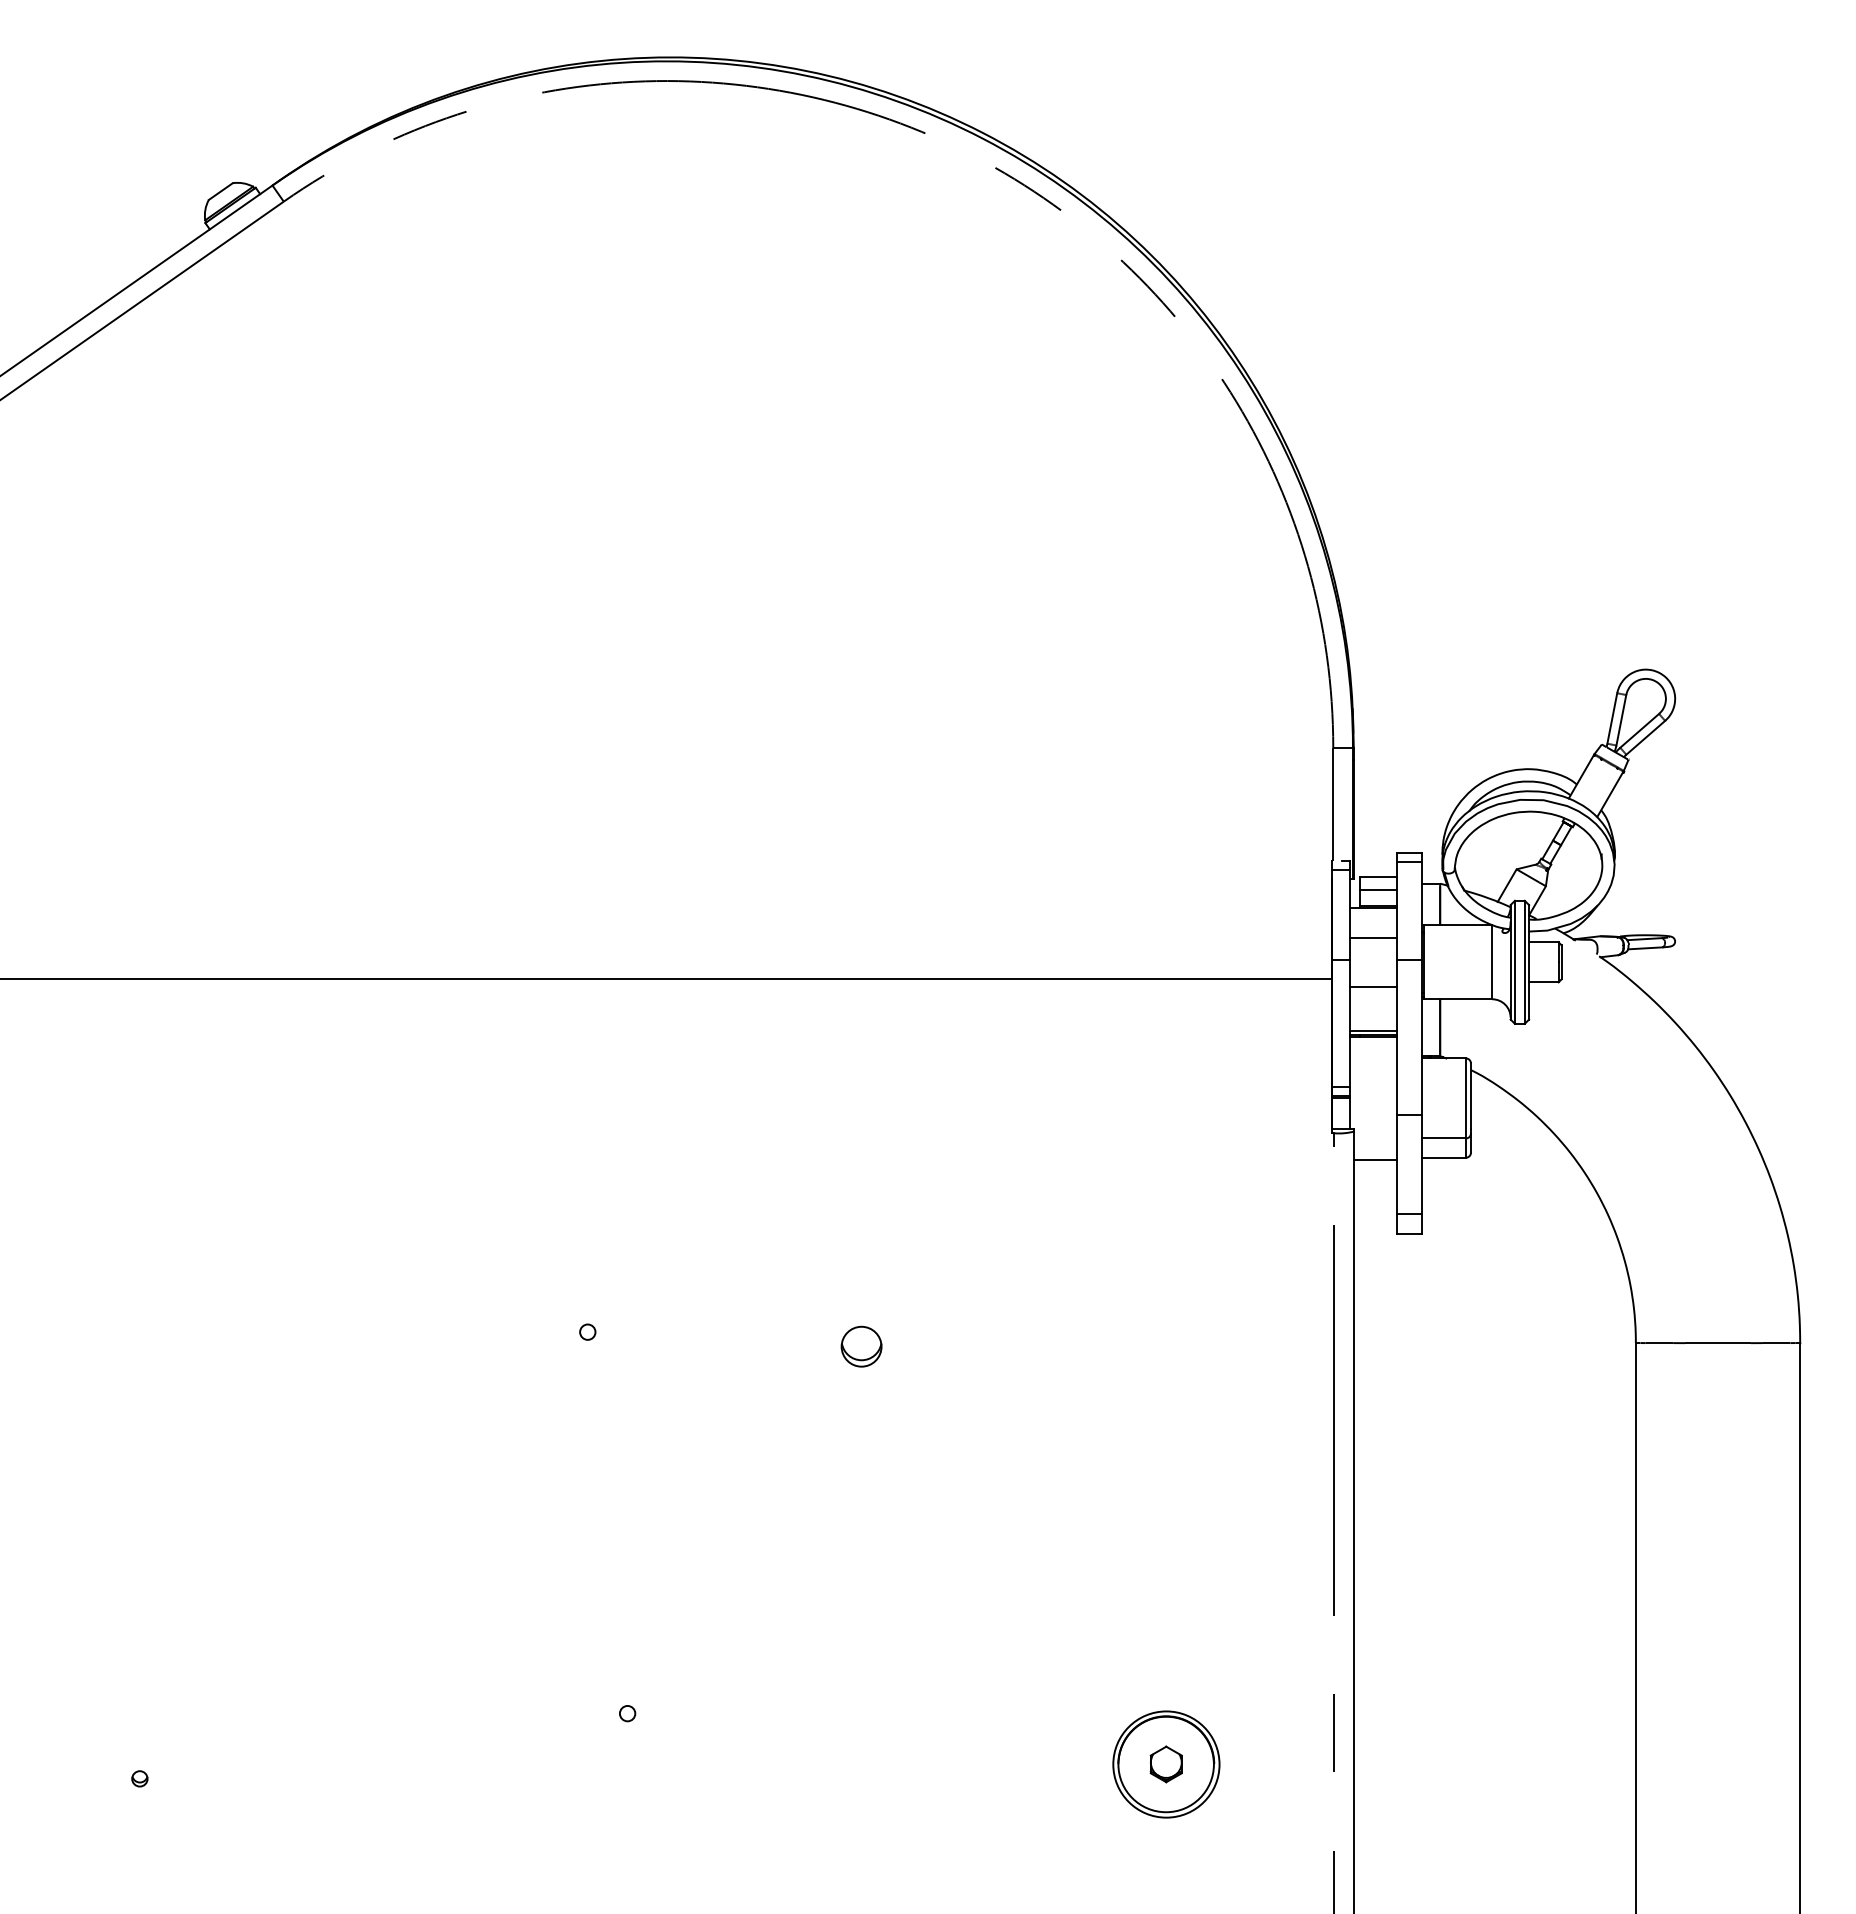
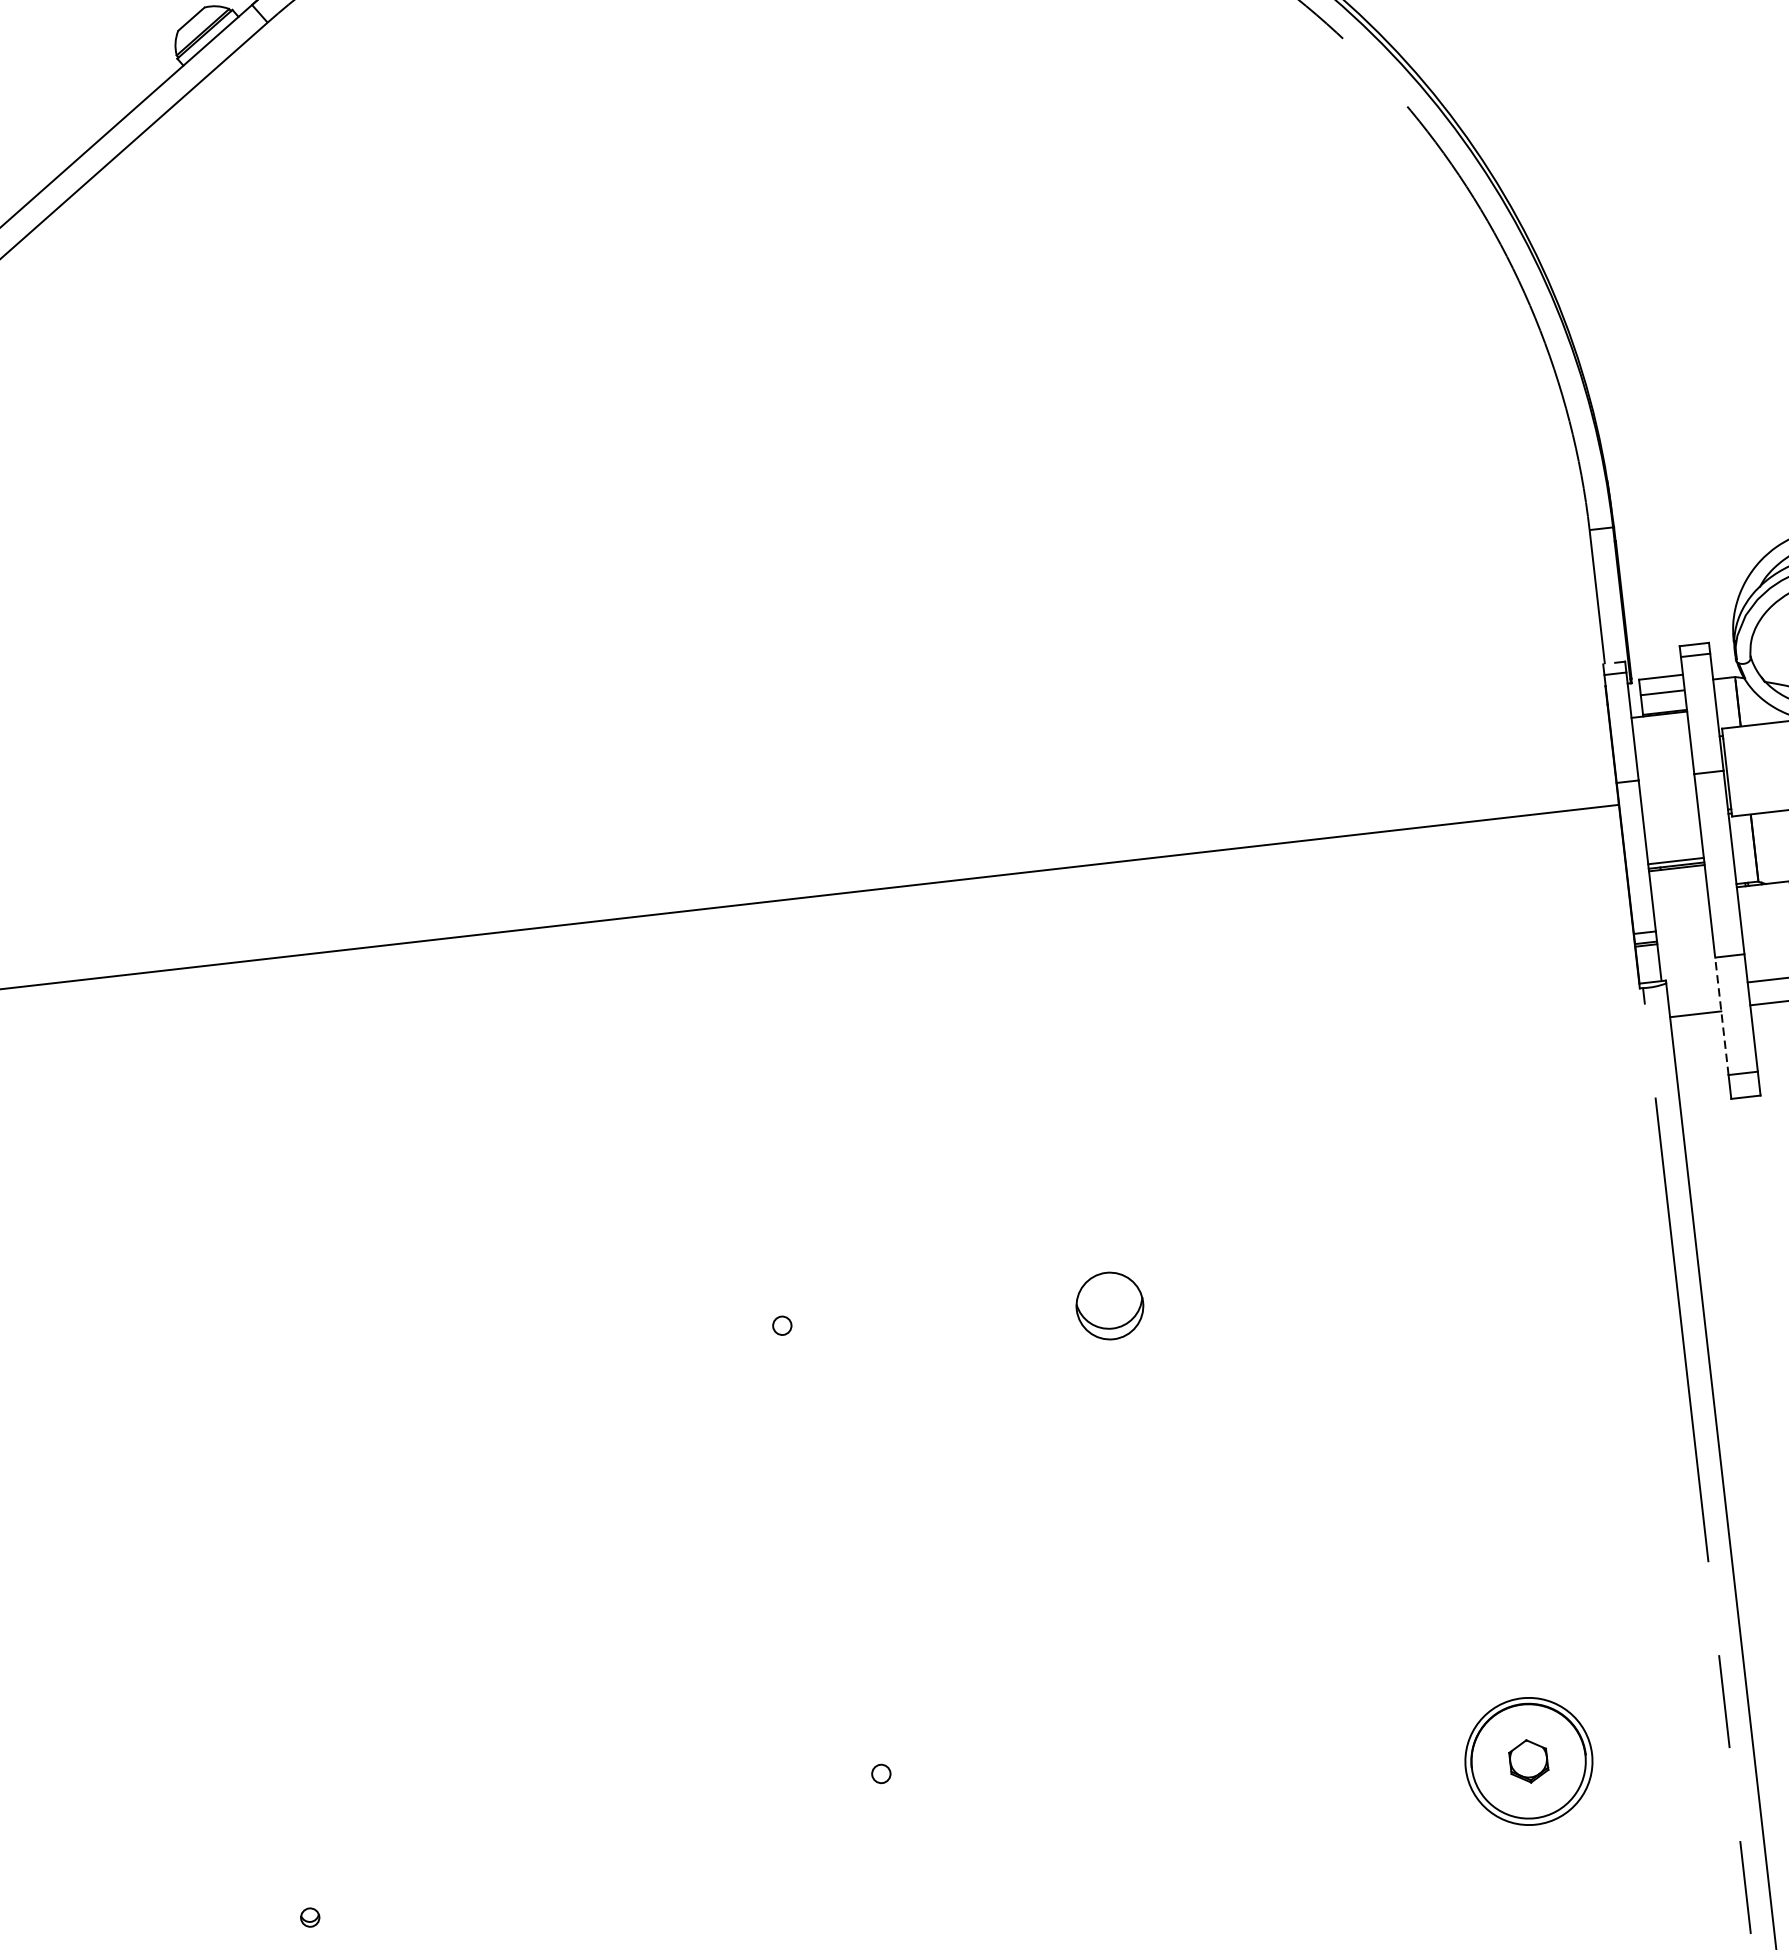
line: (1373, 937) -> (1663, 749), removed
line: (1373, 986) -> (1669, 808), removed
line: (1397, 1163) -> (1722, 1015), solid -> dashed
part: (861, 1346) -> (1109, 1305), size x1.4

